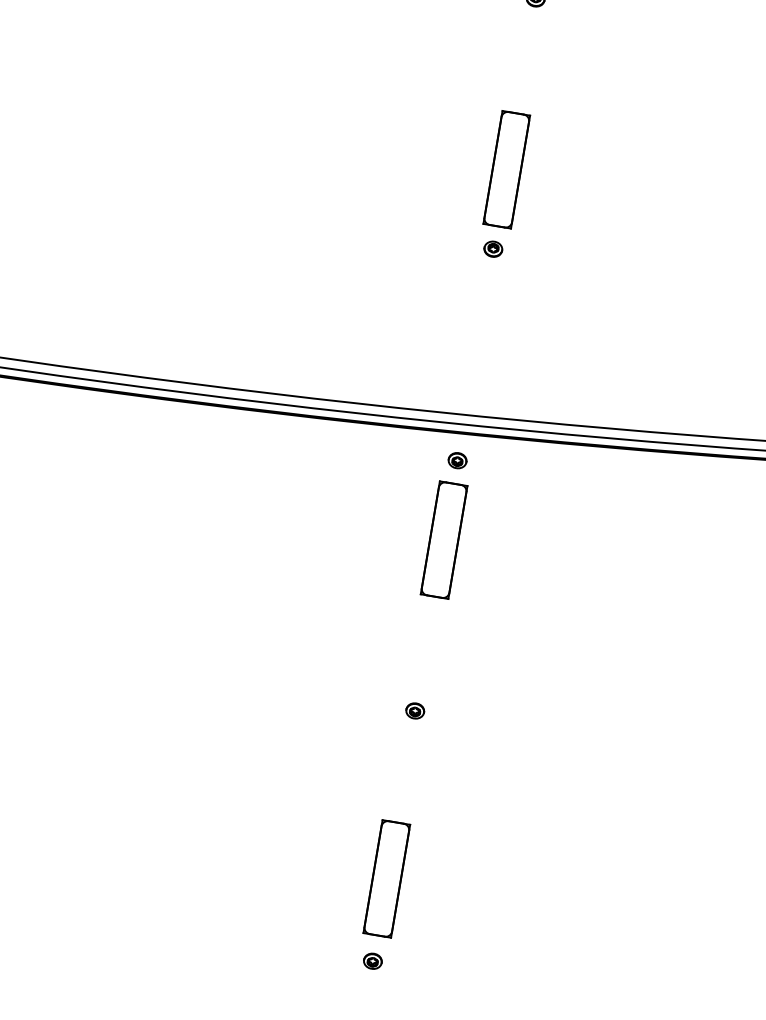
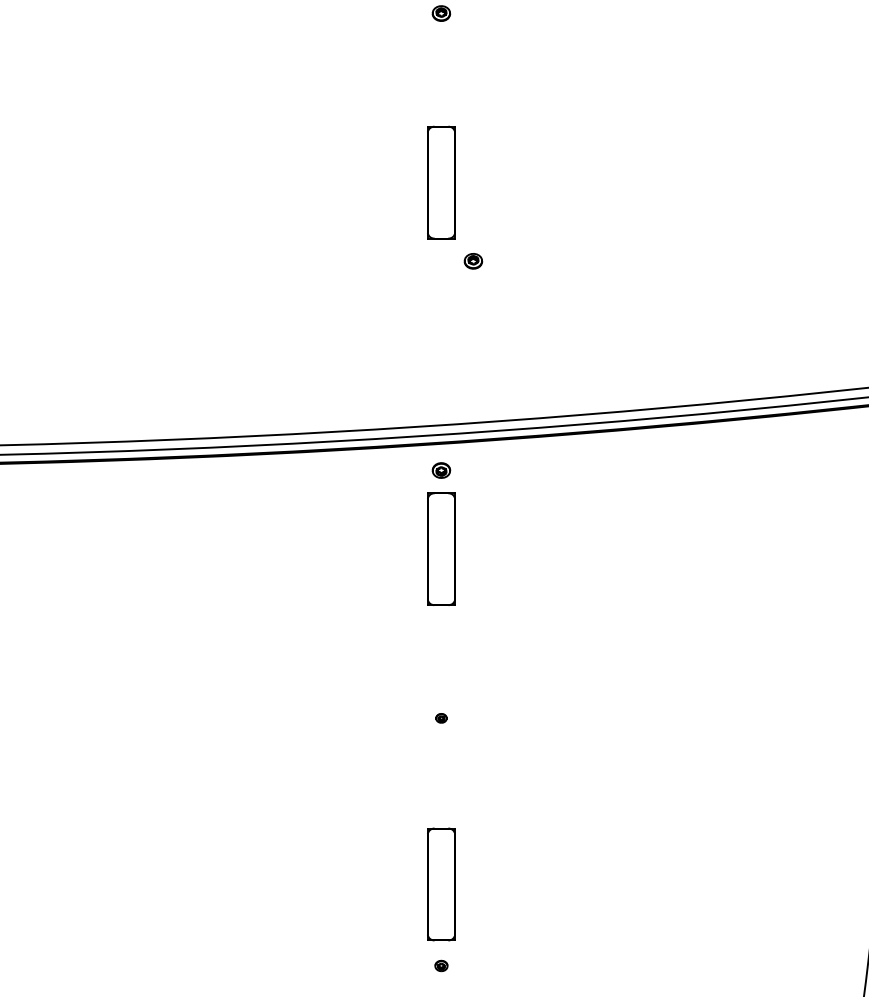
part: (493, 249) -> (473, 261), moved
part: (415, 711) -> (441, 718), size x0.6
part: (373, 960) -> (441, 965), size x0.7

